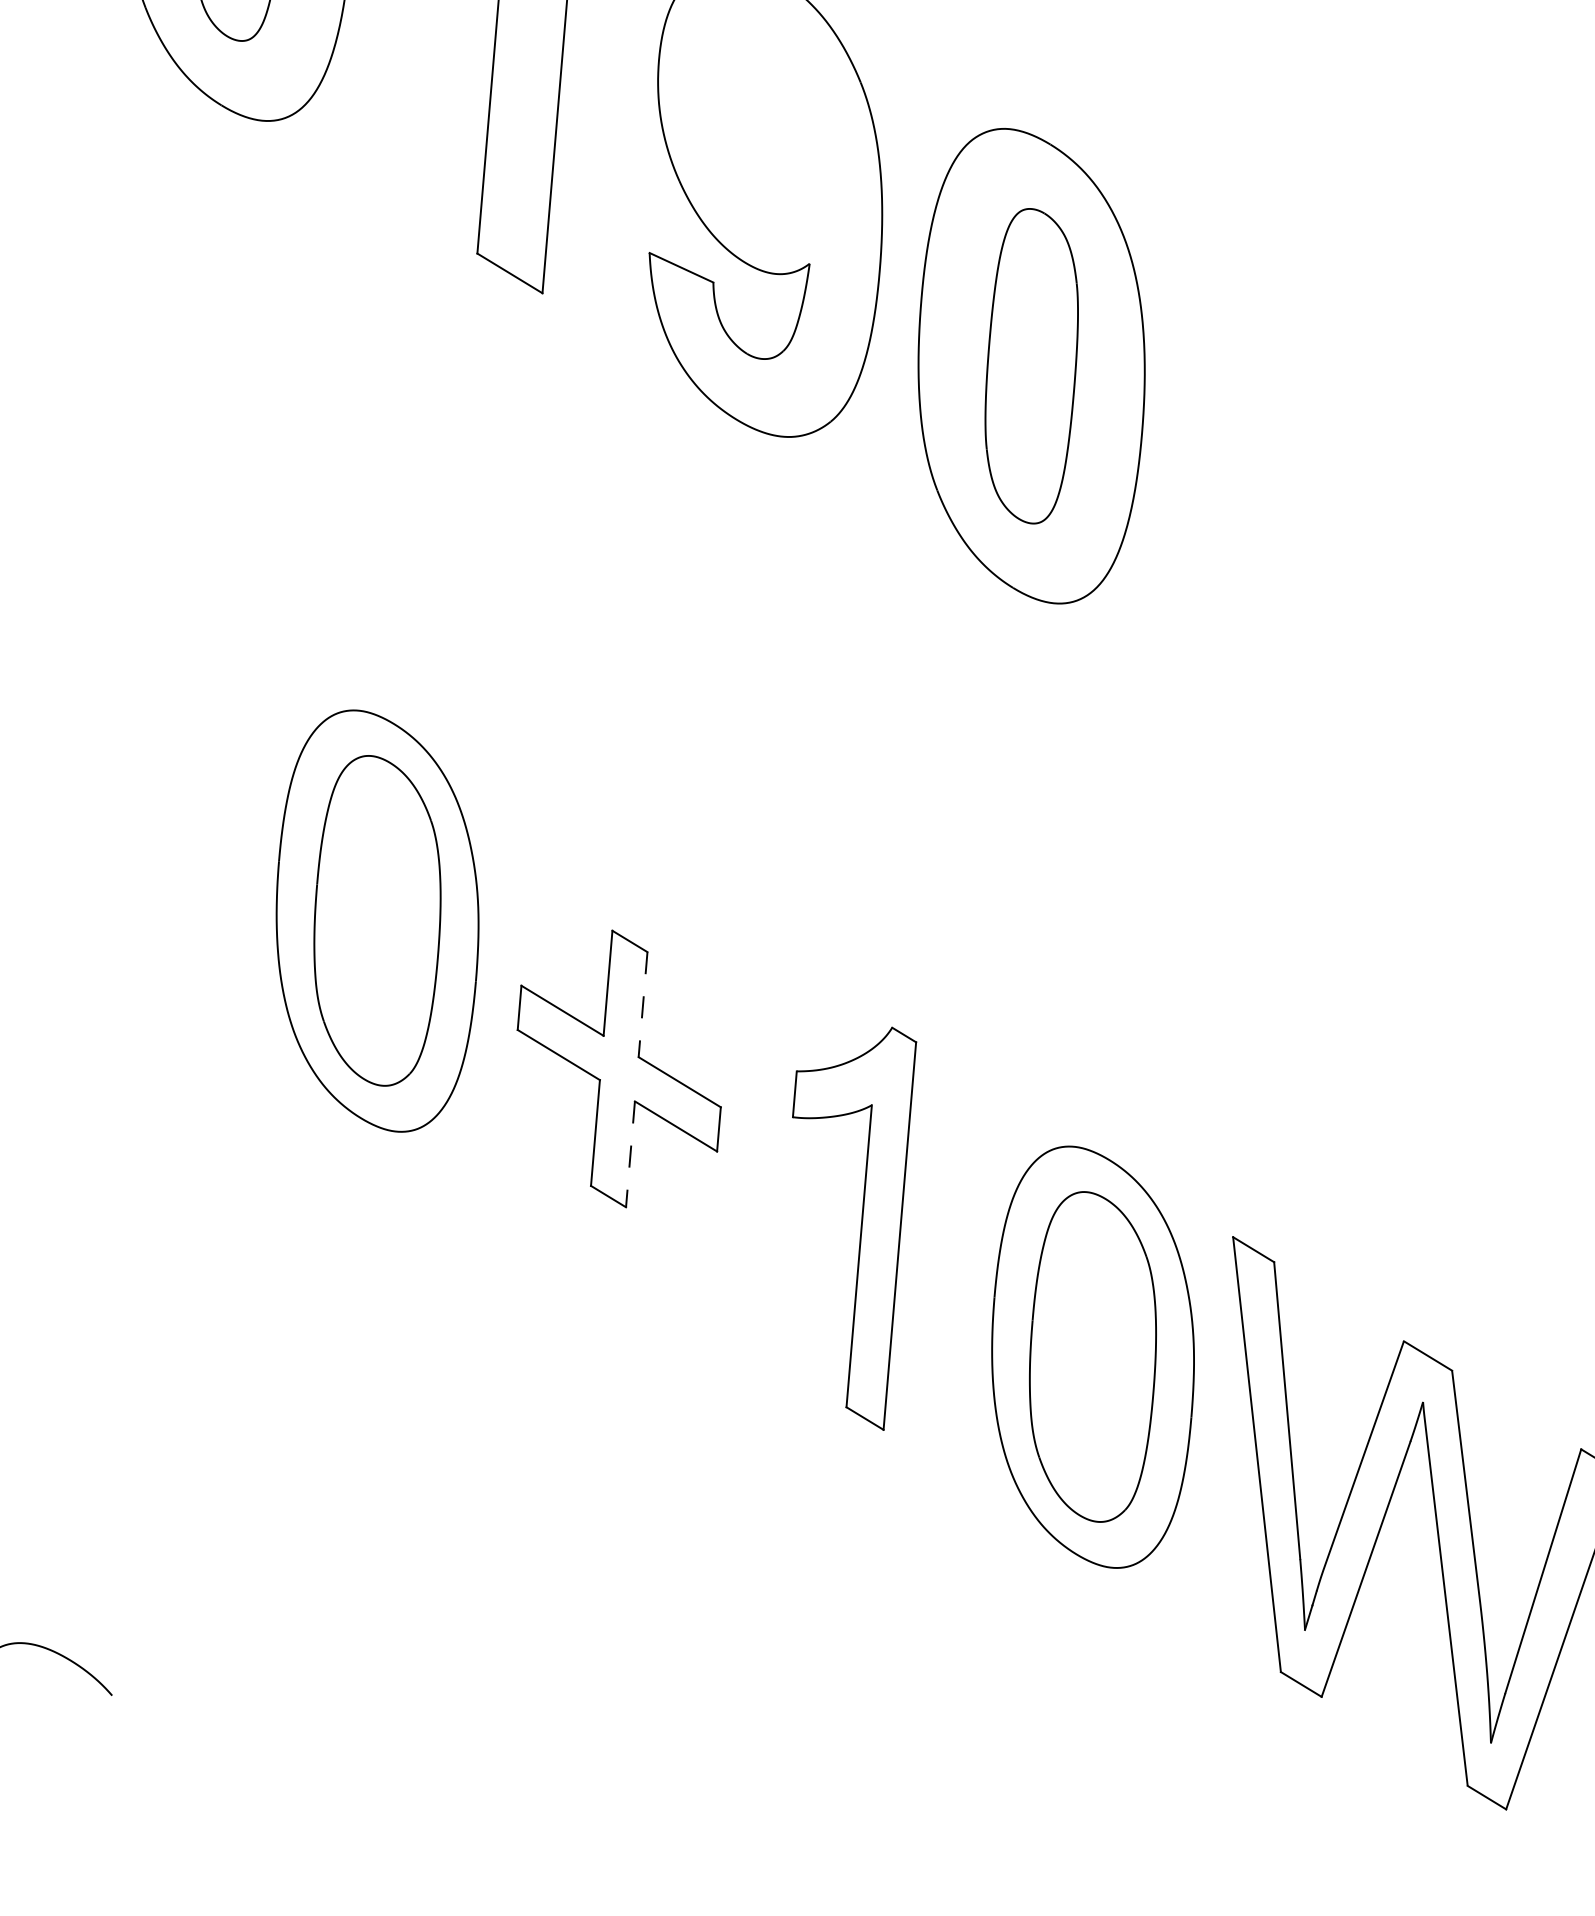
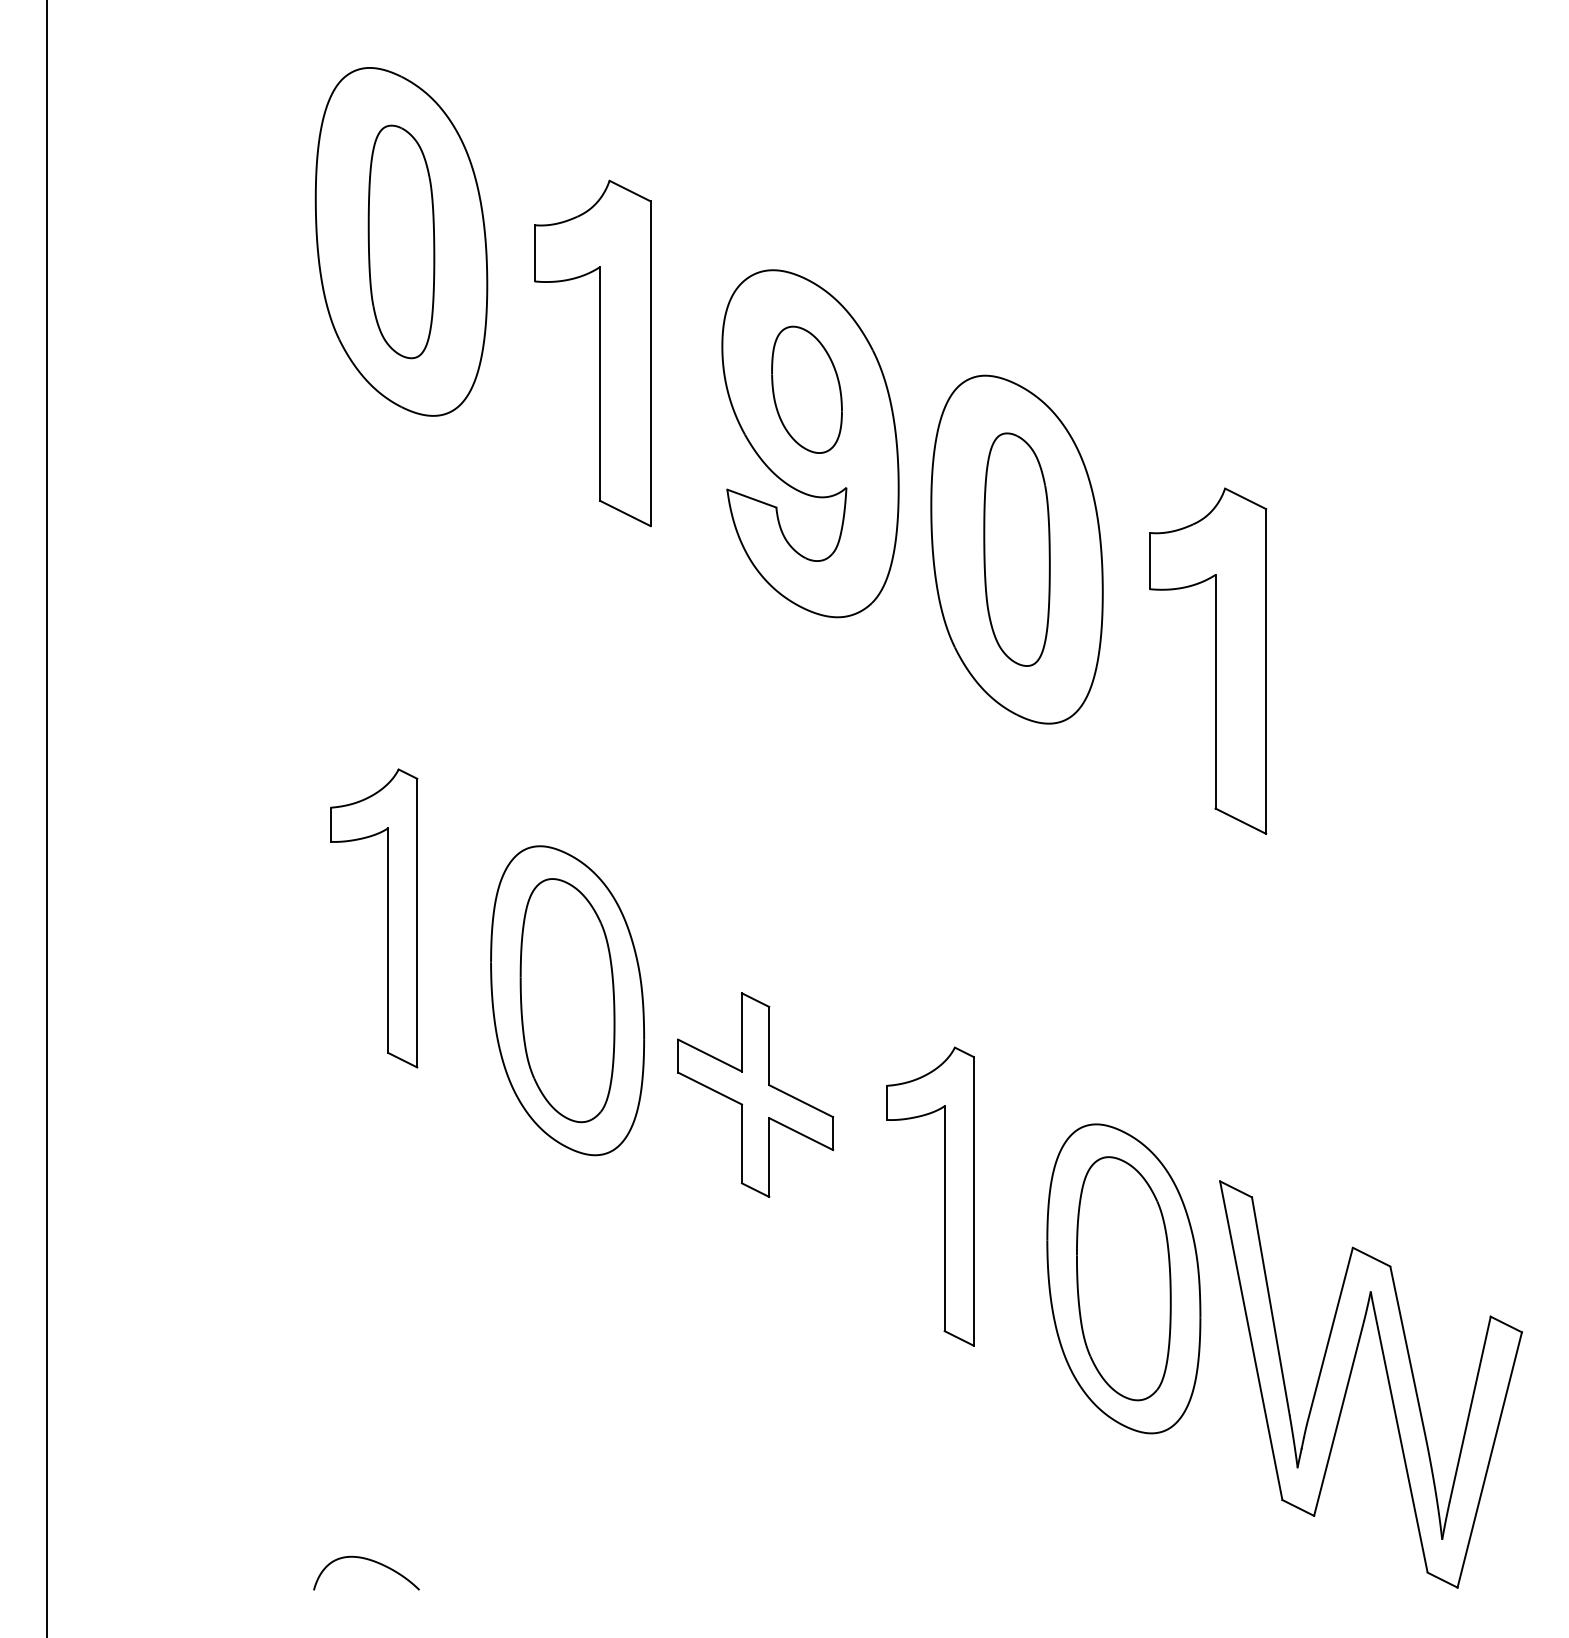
part: (767, 127) -> (806, 389), added
part: (1285, 537) -> (1215, 660), added
part: (144, 790) -> (387, 918), added
line: (643, 1005) -> (769, 1046), dashed -> solid
line: (630, 1155) -> (769, 1158), dashed -> solid

